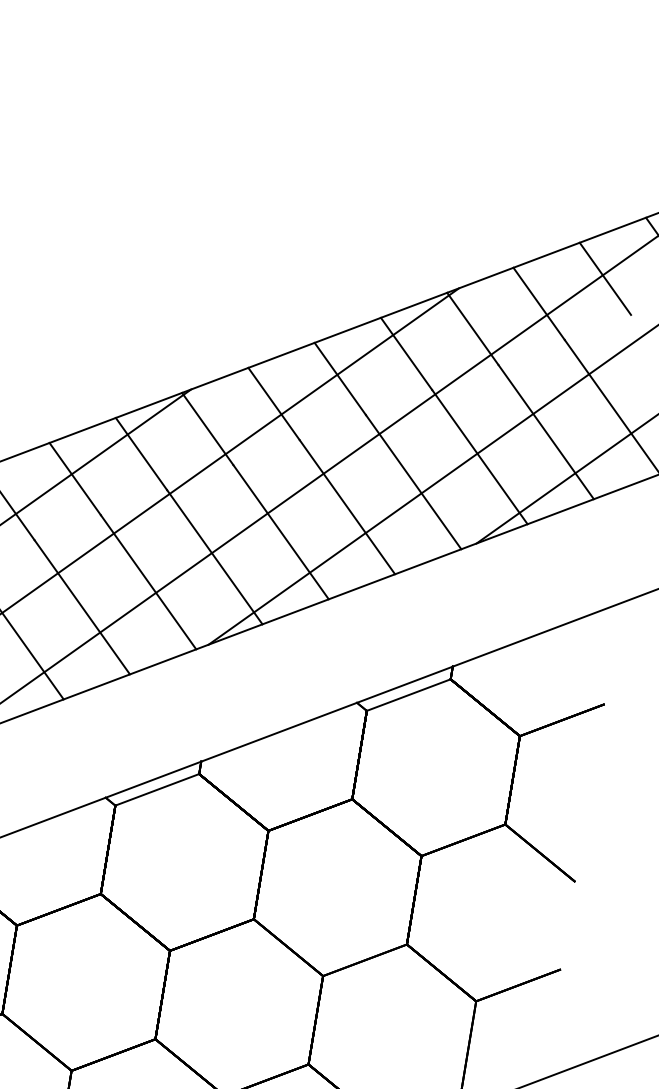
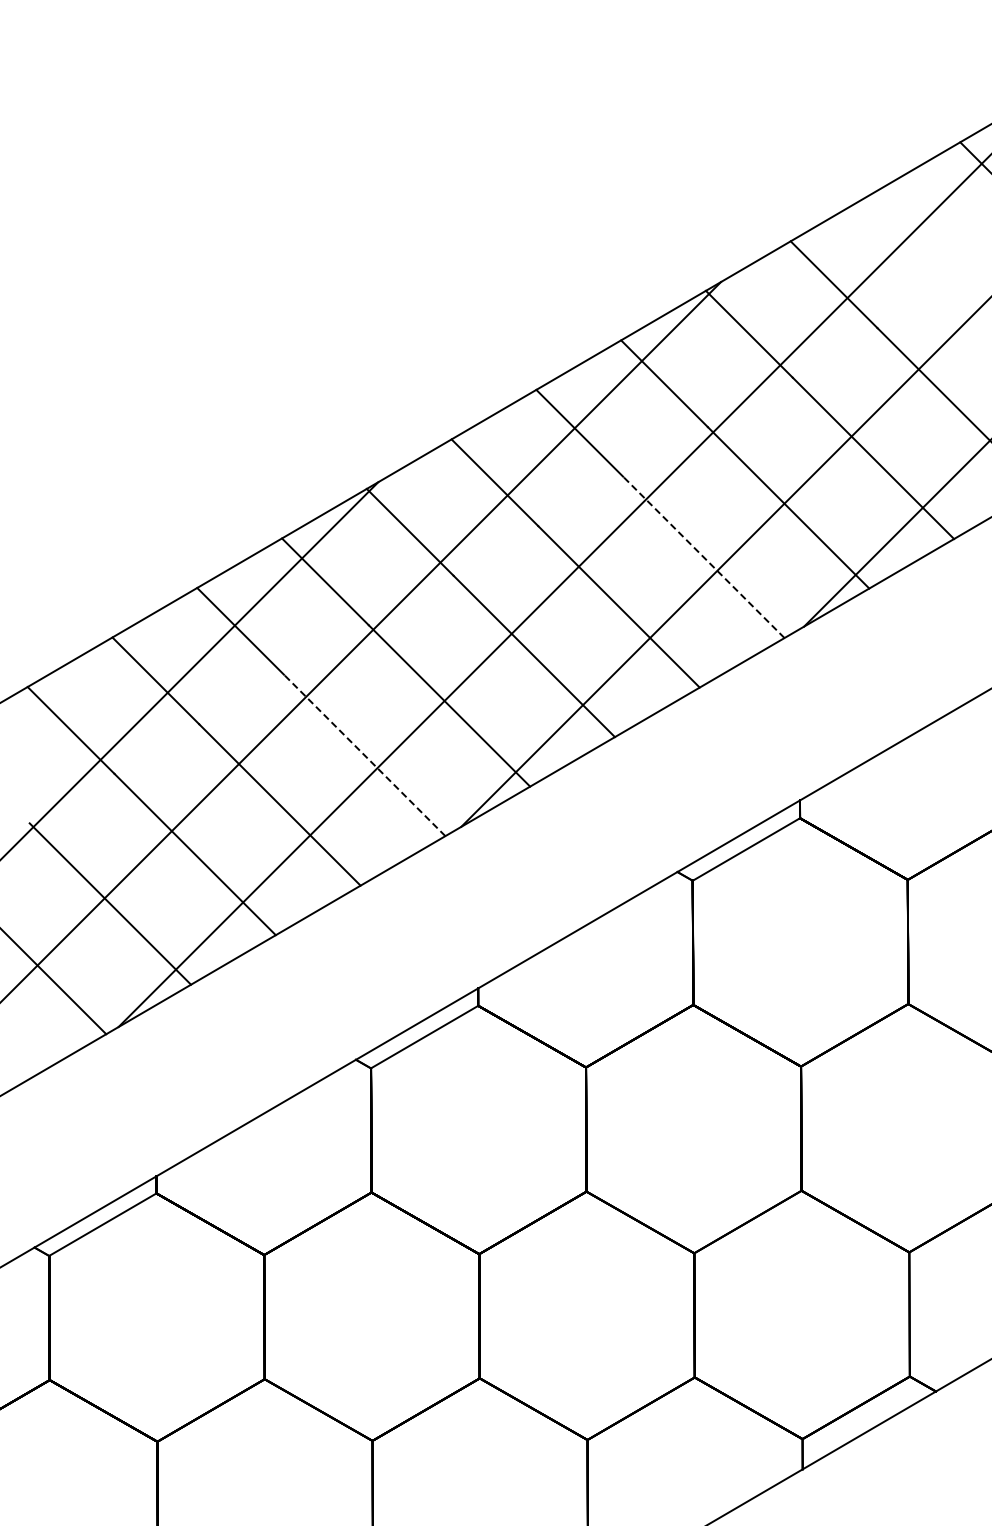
line: (605, 278) -> (918, 234), removed
line: (413, 482) -> (703, 557), solid -> dashed
line: (148, 582) -> (364, 755), solid -> dashed

